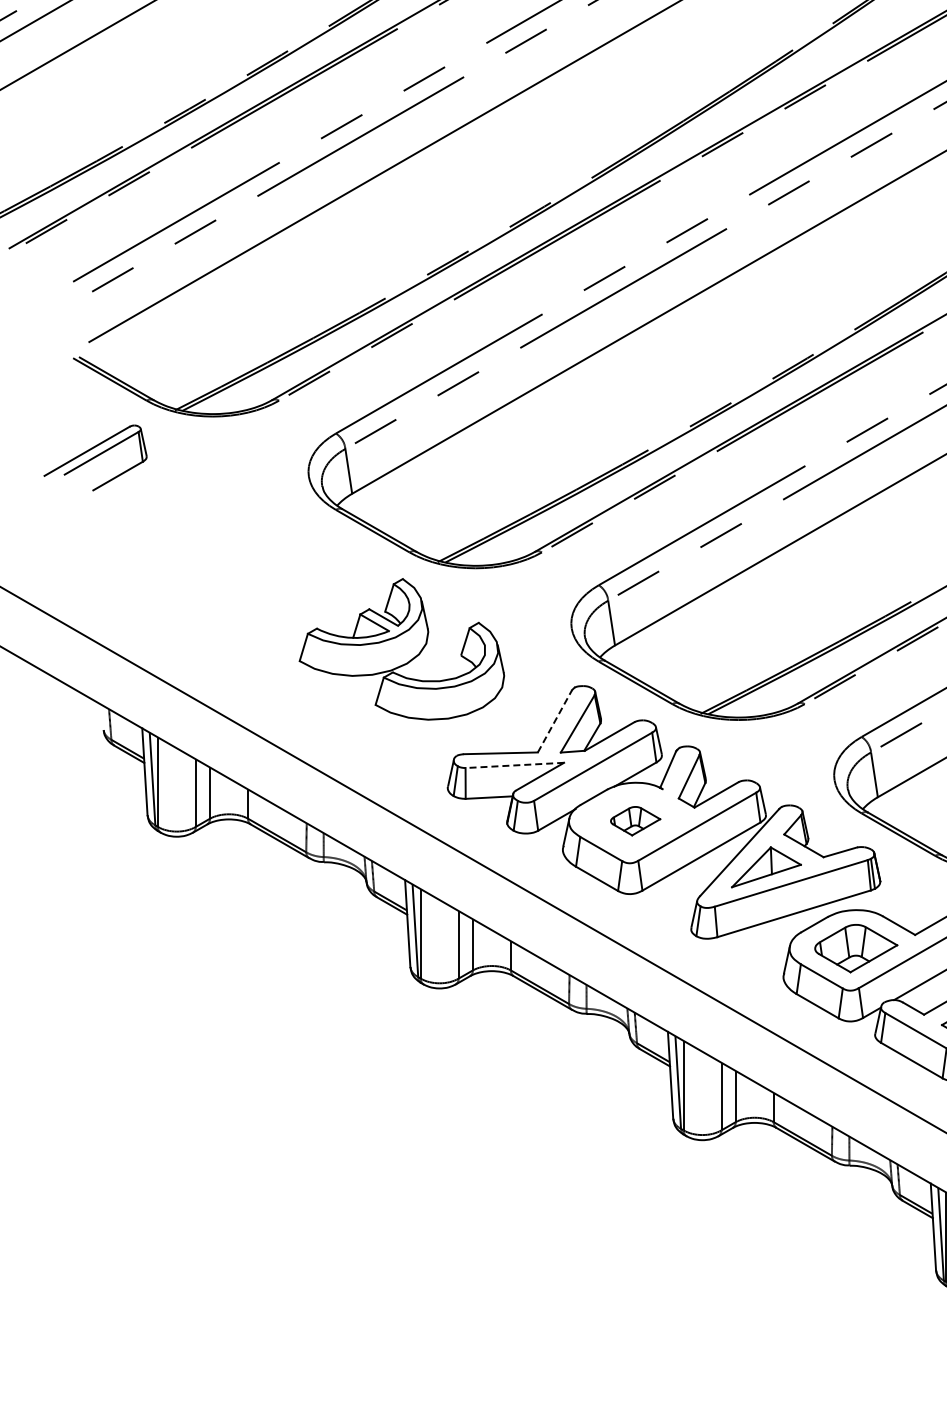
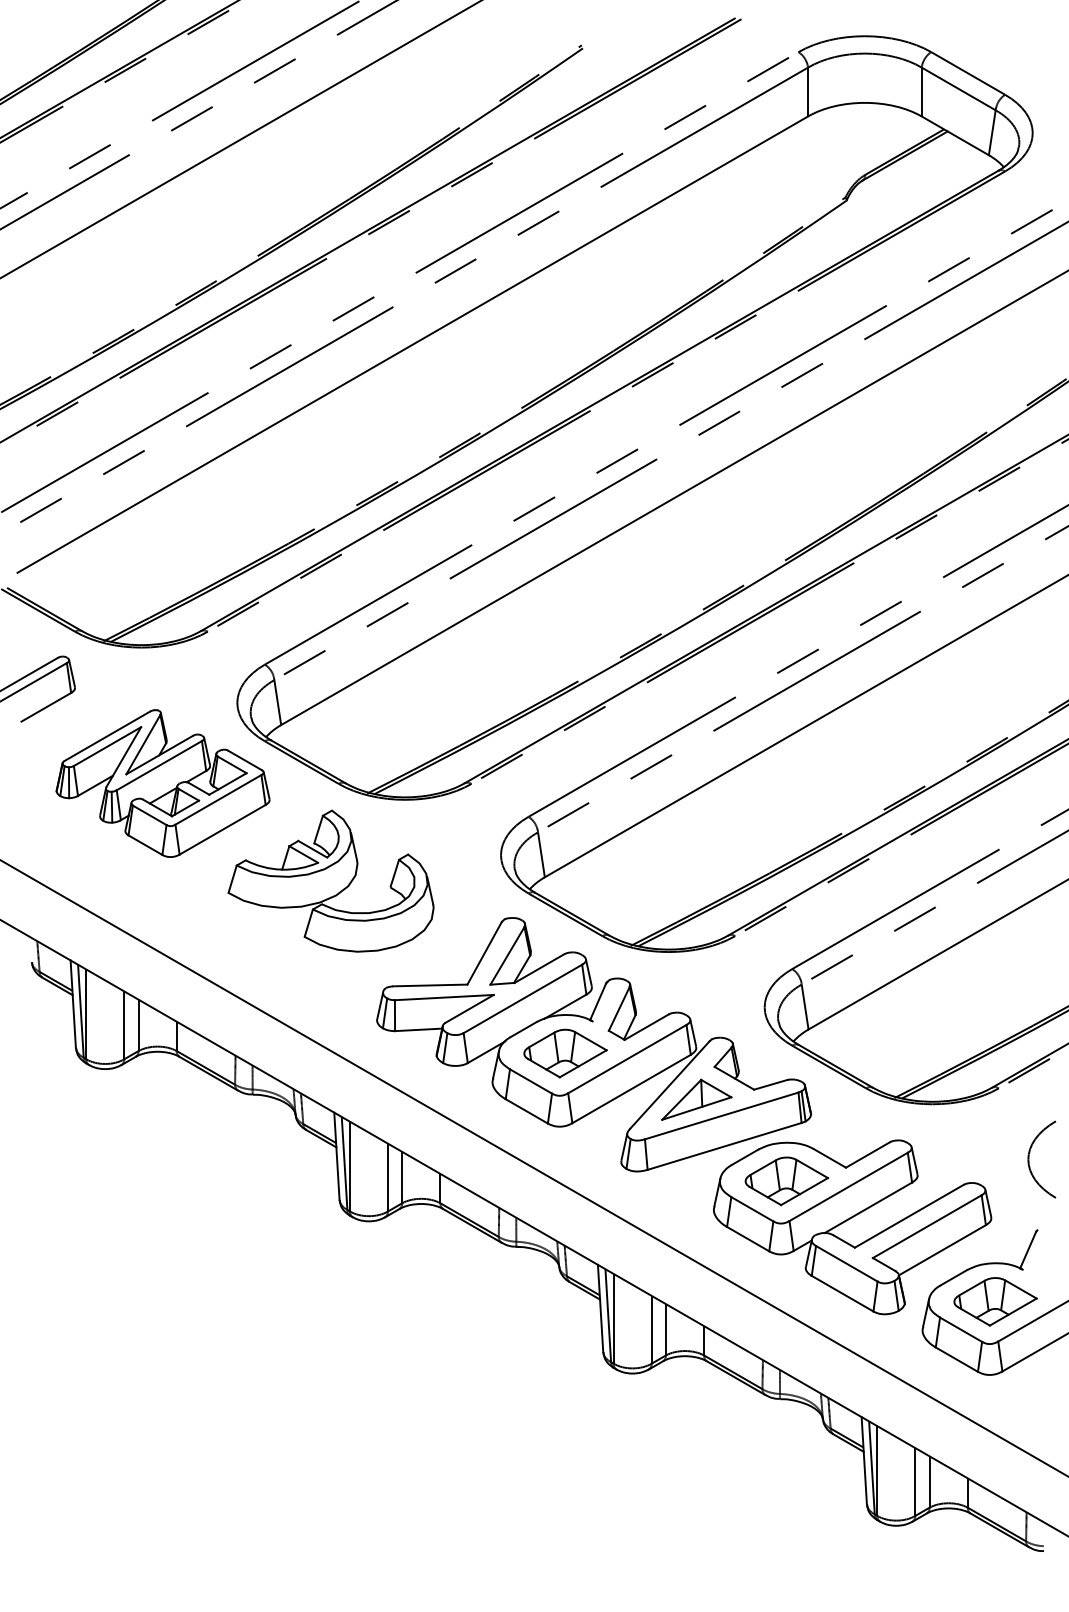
part: (233, 552) -> (162, 783), added
line: (554, 721) -> (484, 953), dashed -> solid
line: (513, 765) -> (443, 997), dashed -> solid
part: (635, 821) -> (565, 1053), size x1.67

